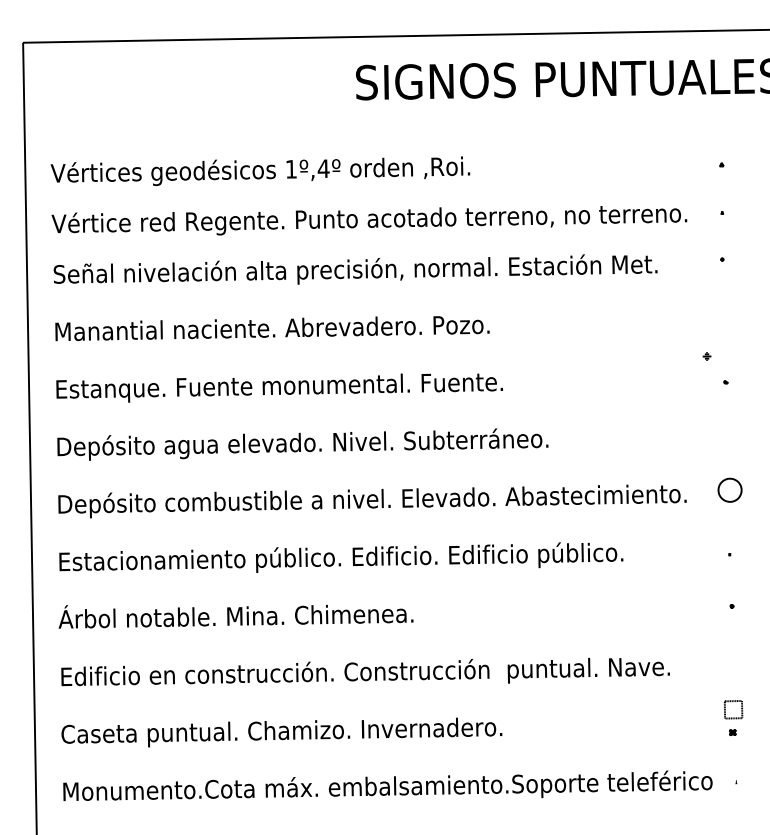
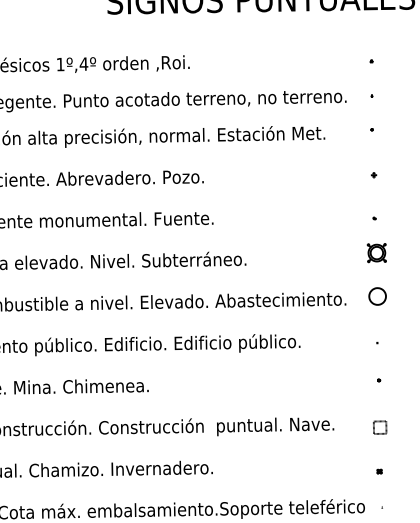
part: (706, 356) -> (373, 175), moved
part: (728, 429) -> (376, 252), added
part: (733, 709) -> (380, 427), moved

